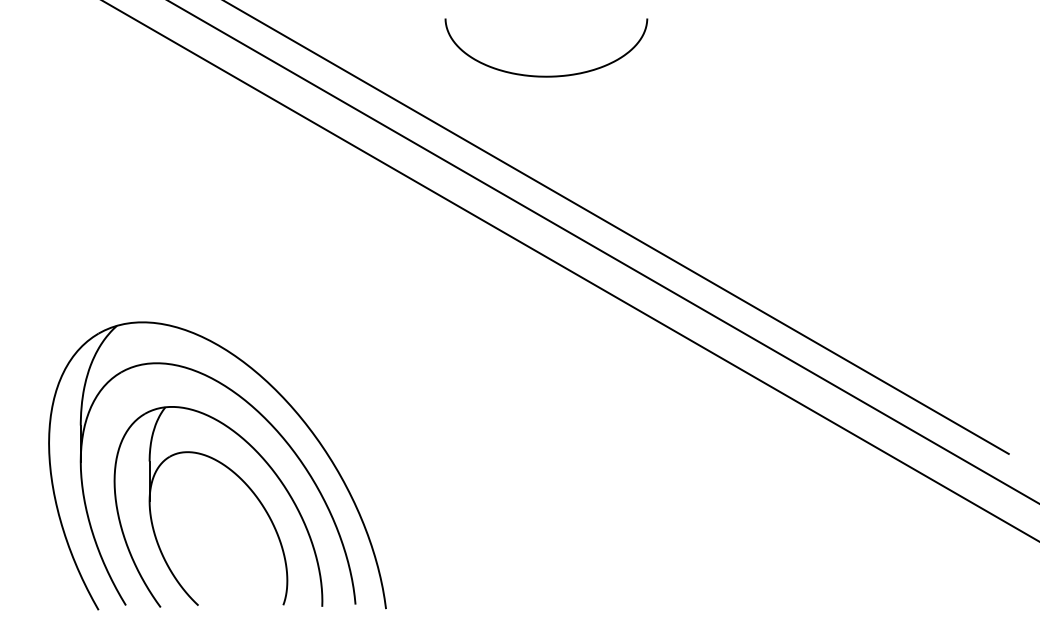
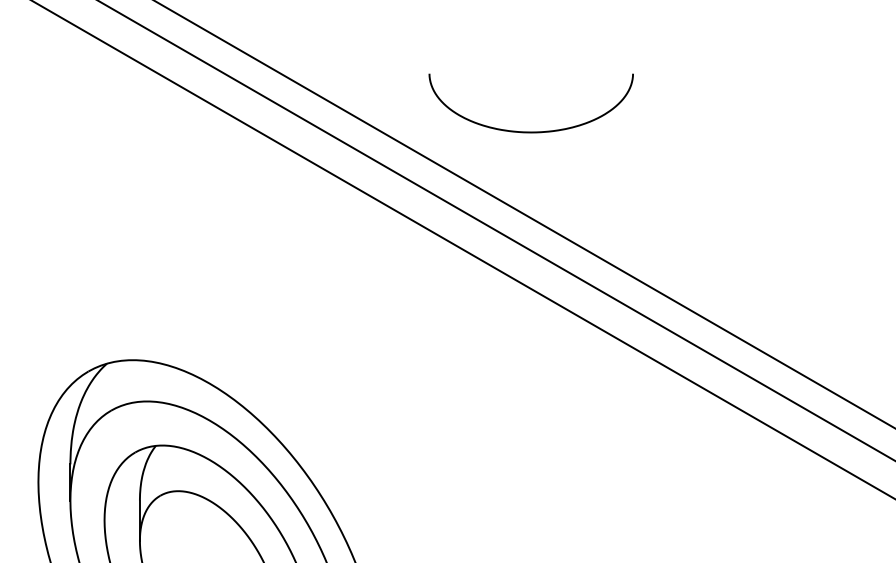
curve: (546, 75) -> (531, 131), moved

